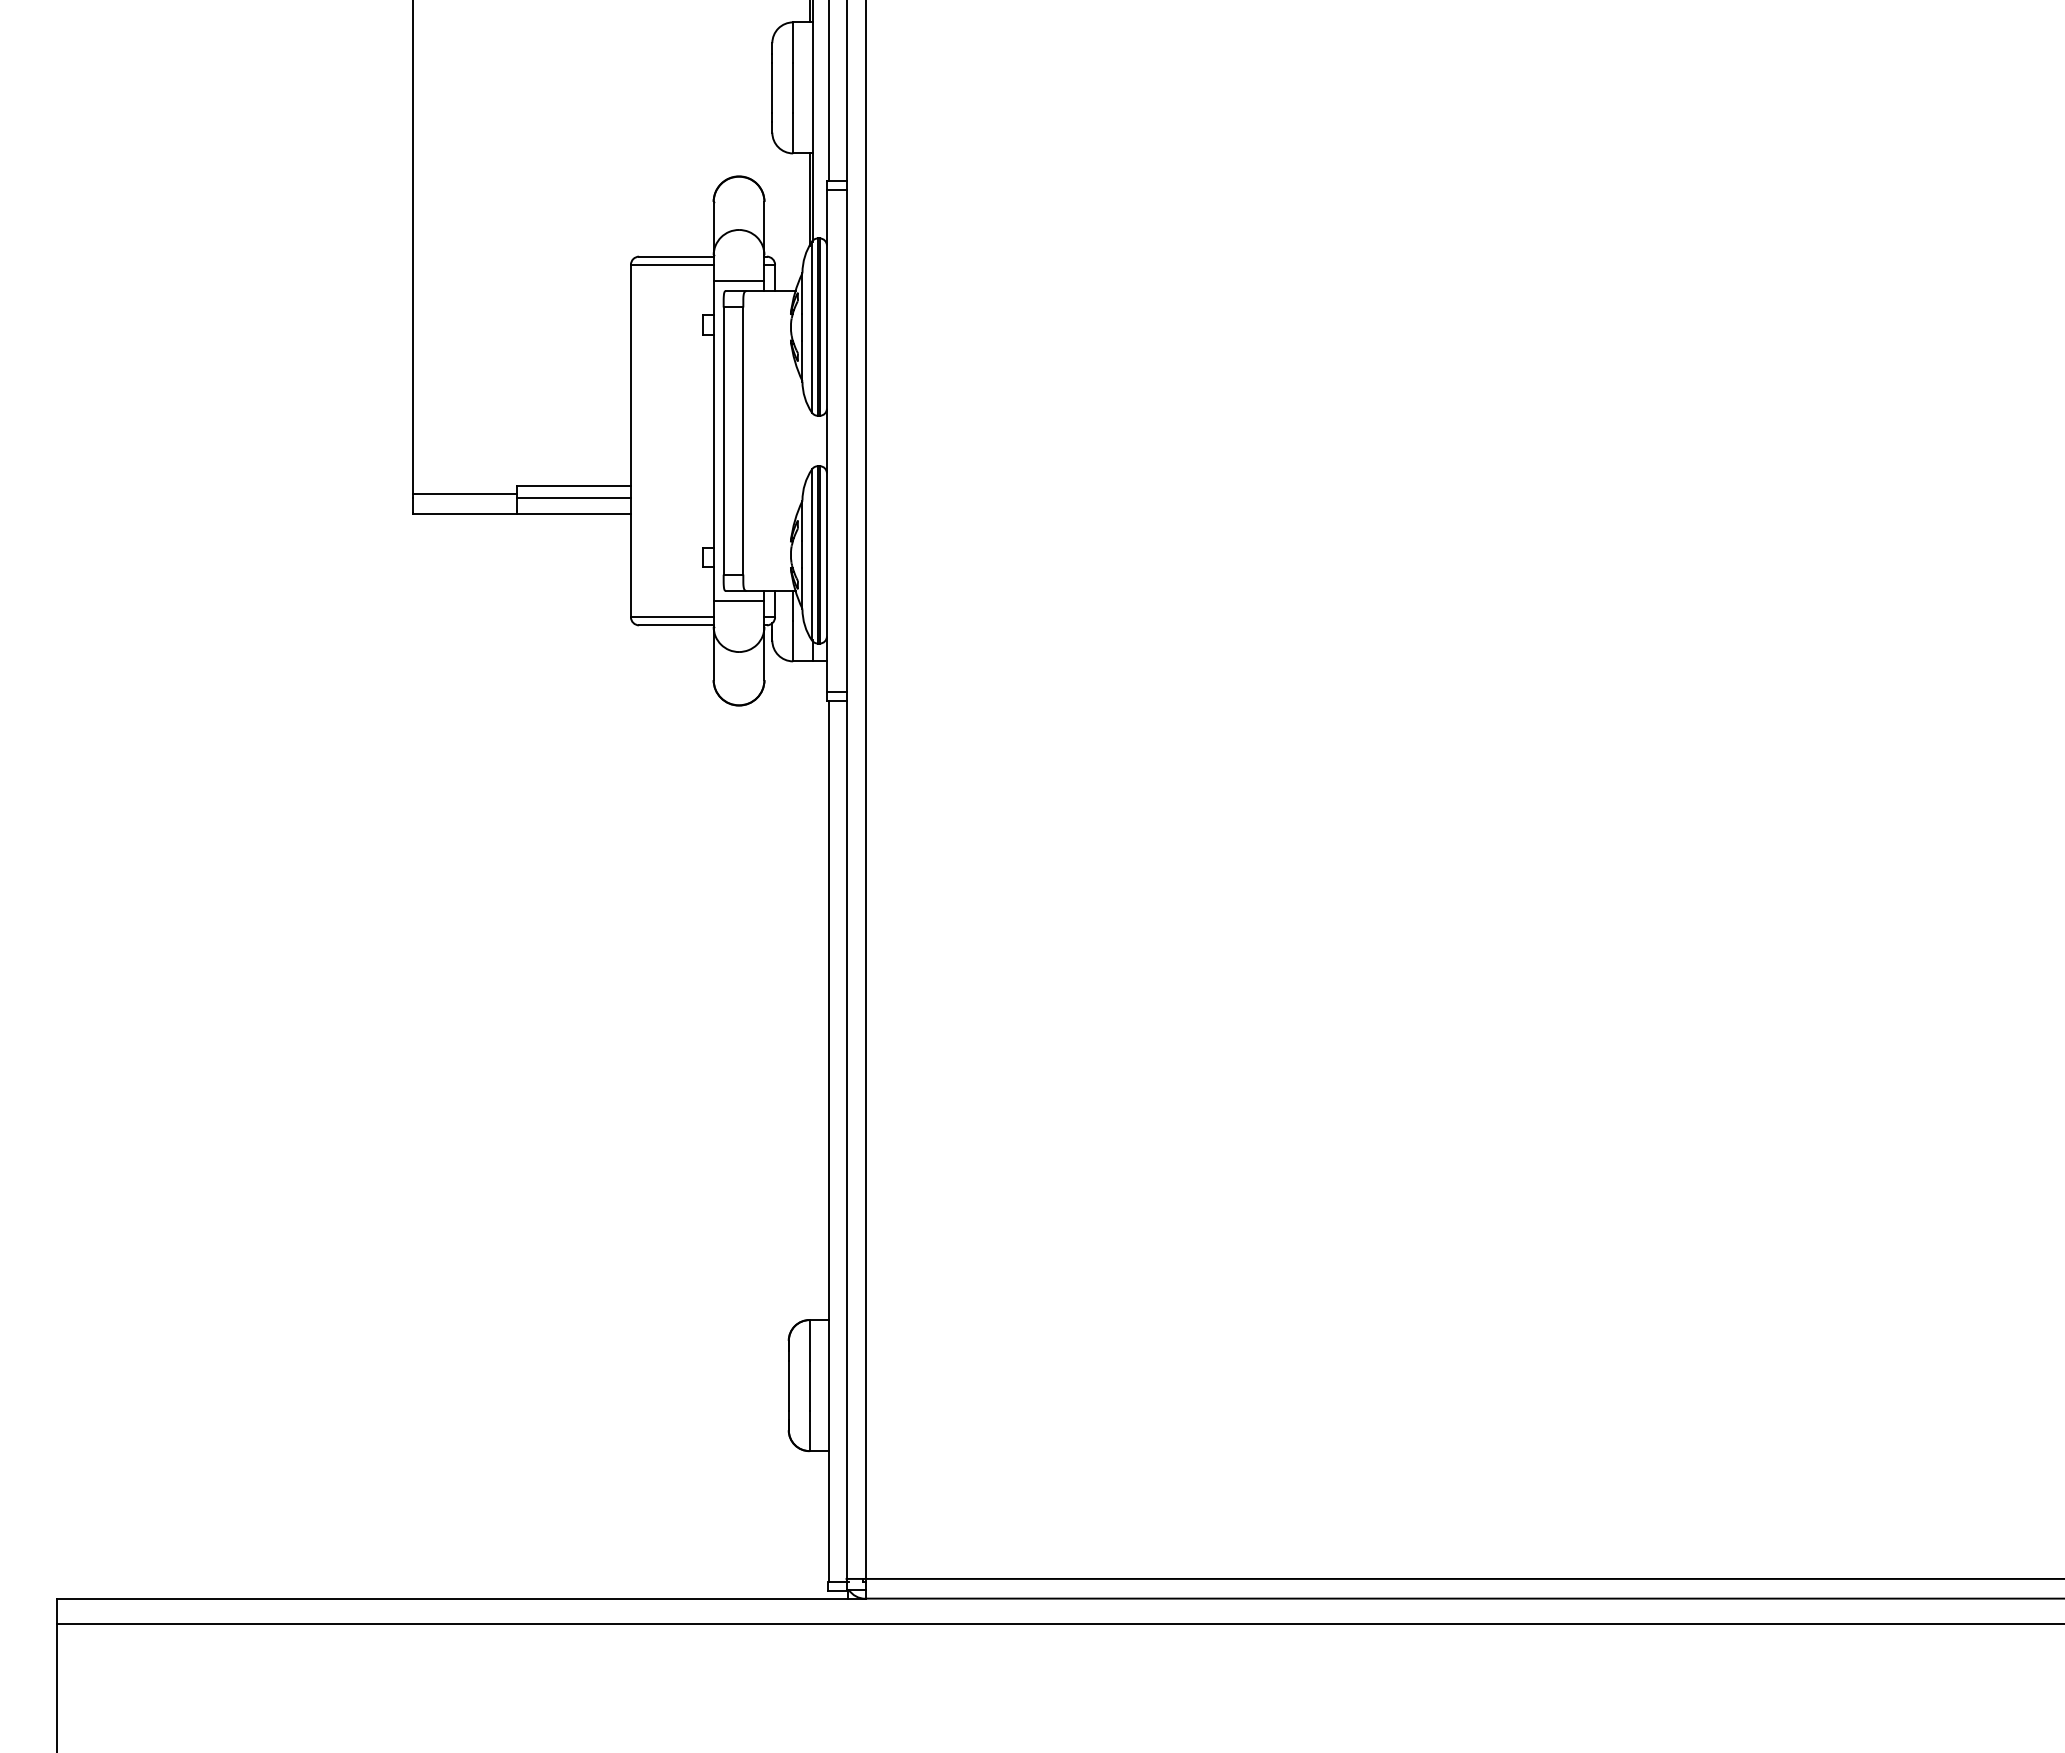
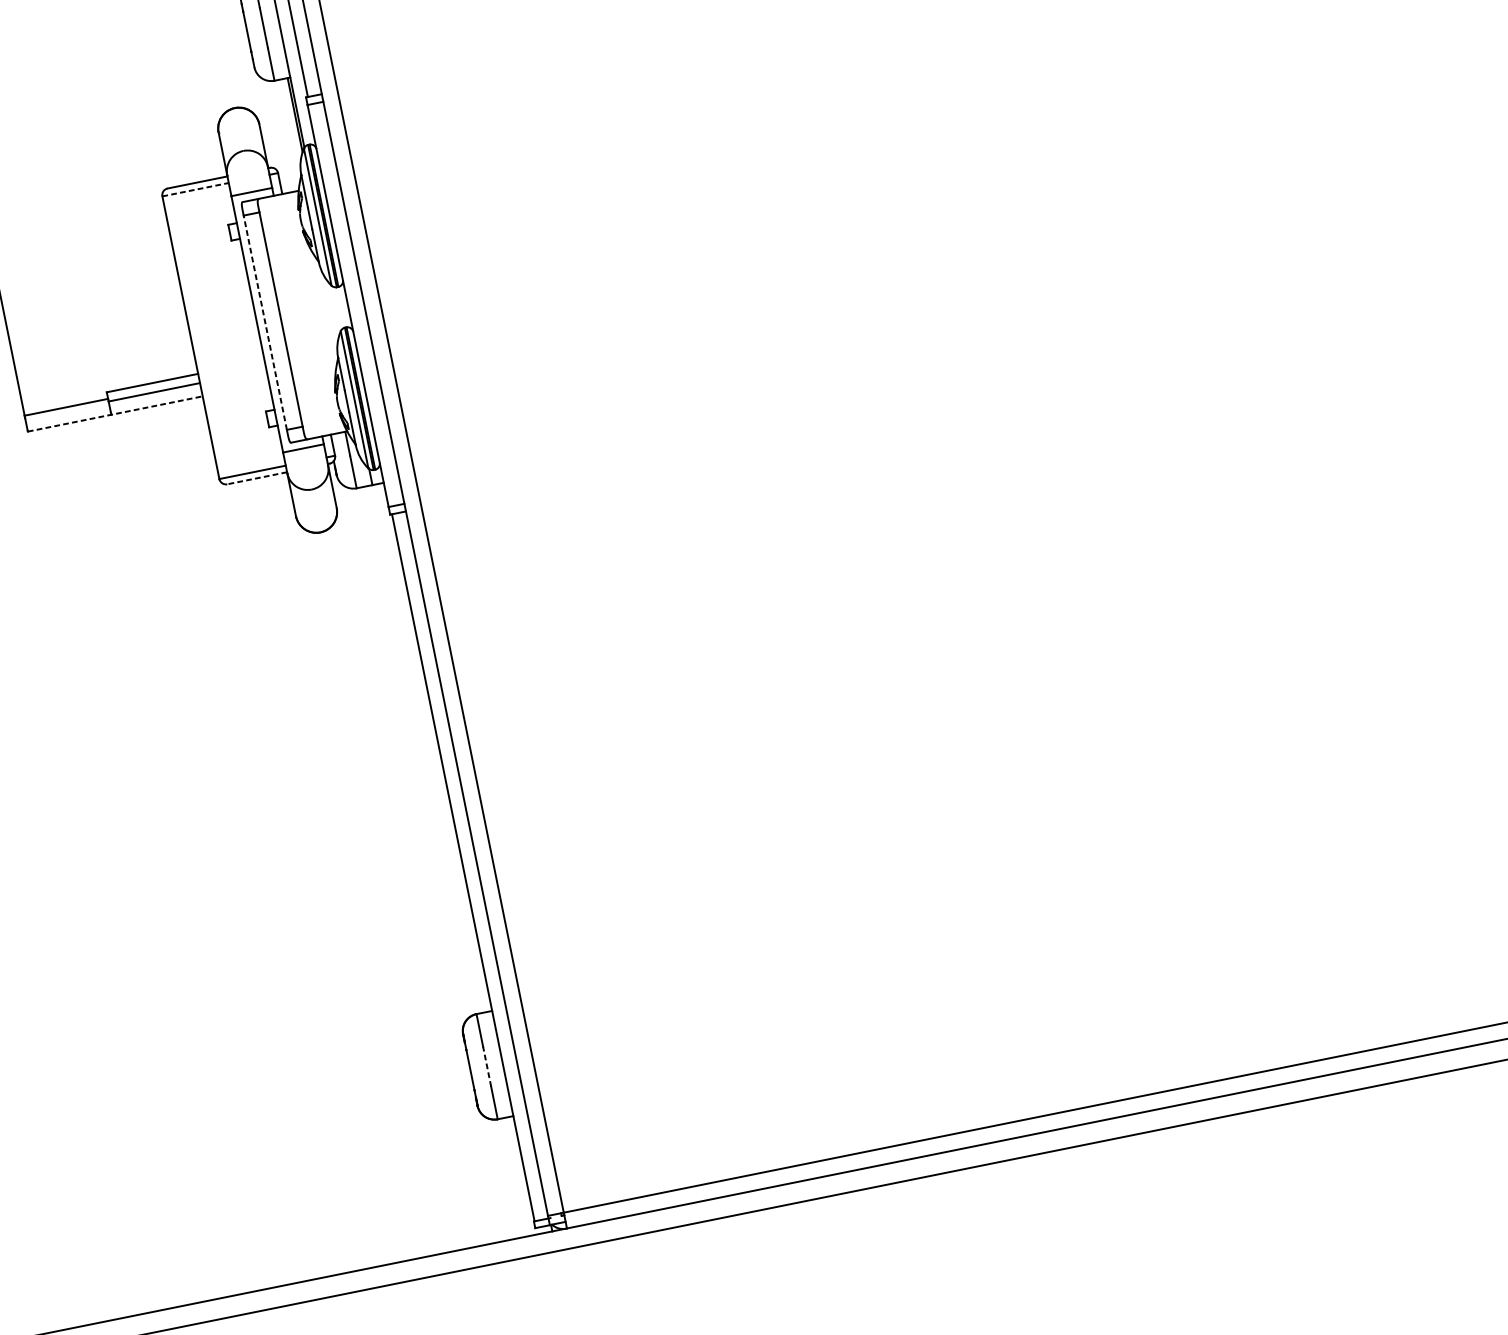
line: (672, 264) -> (195, 189), solid -> dashed
line: (723, 441) -> (265, 323), solid -> dashed
line: (521, 514) -> (114, 414), solid -> dashed
line: (675, 625) -> (256, 478), solid -> dashed
line: (809, 1385) -> (486, 1066), solid -> dashed

